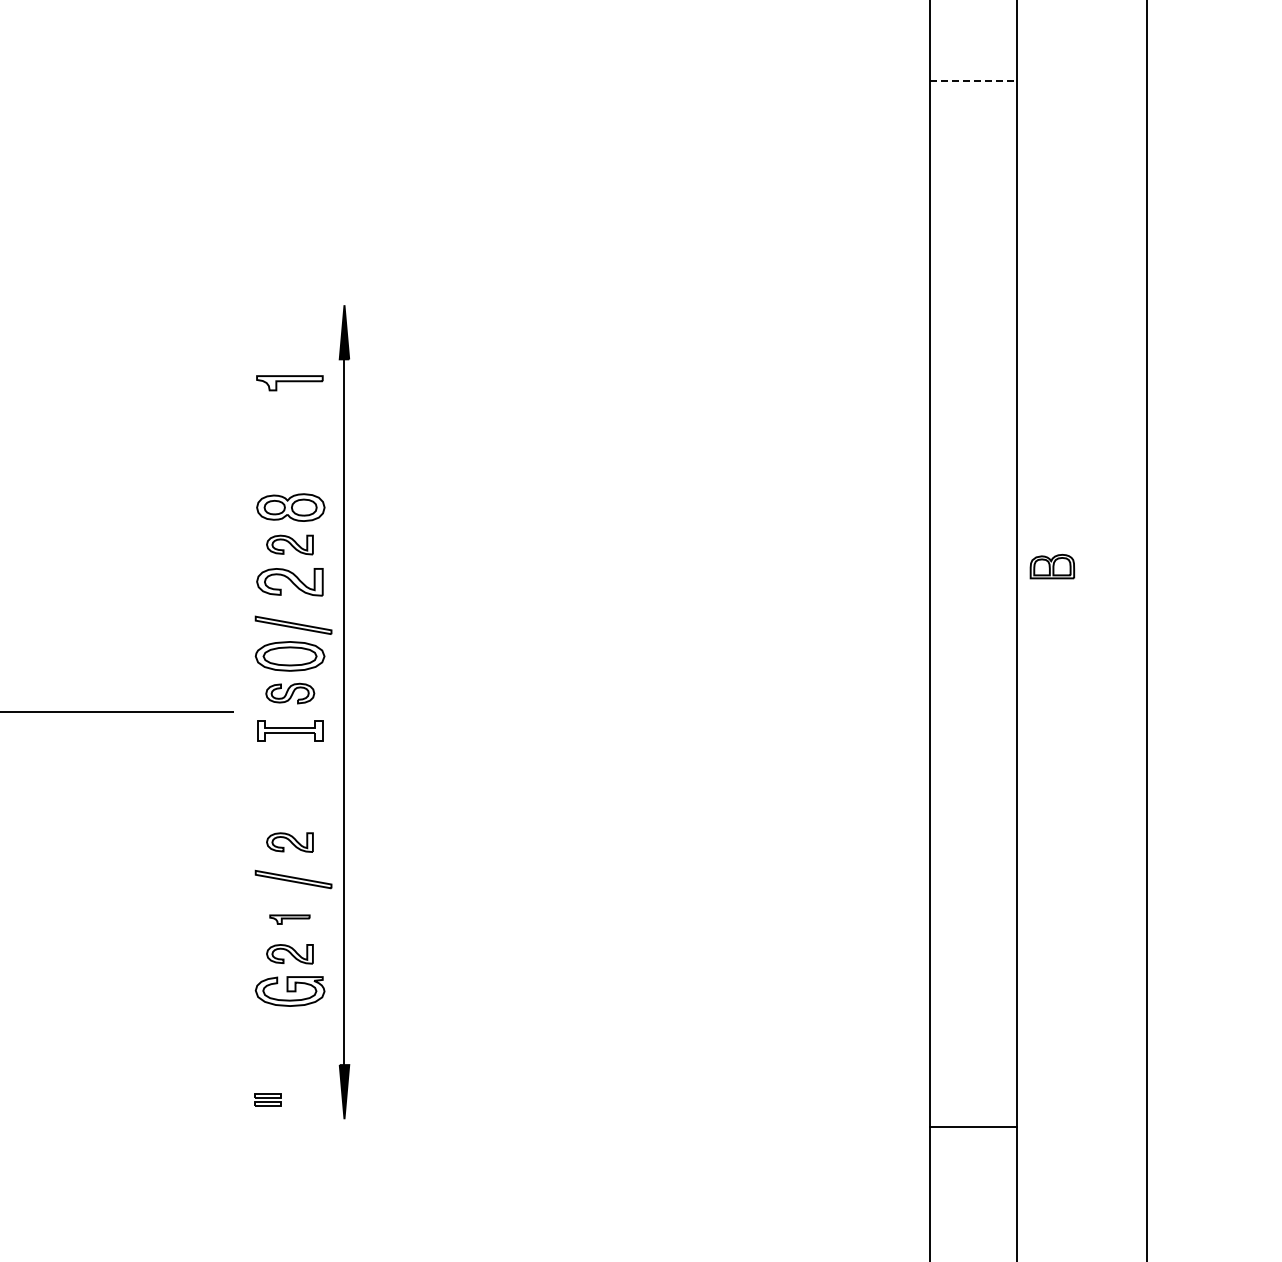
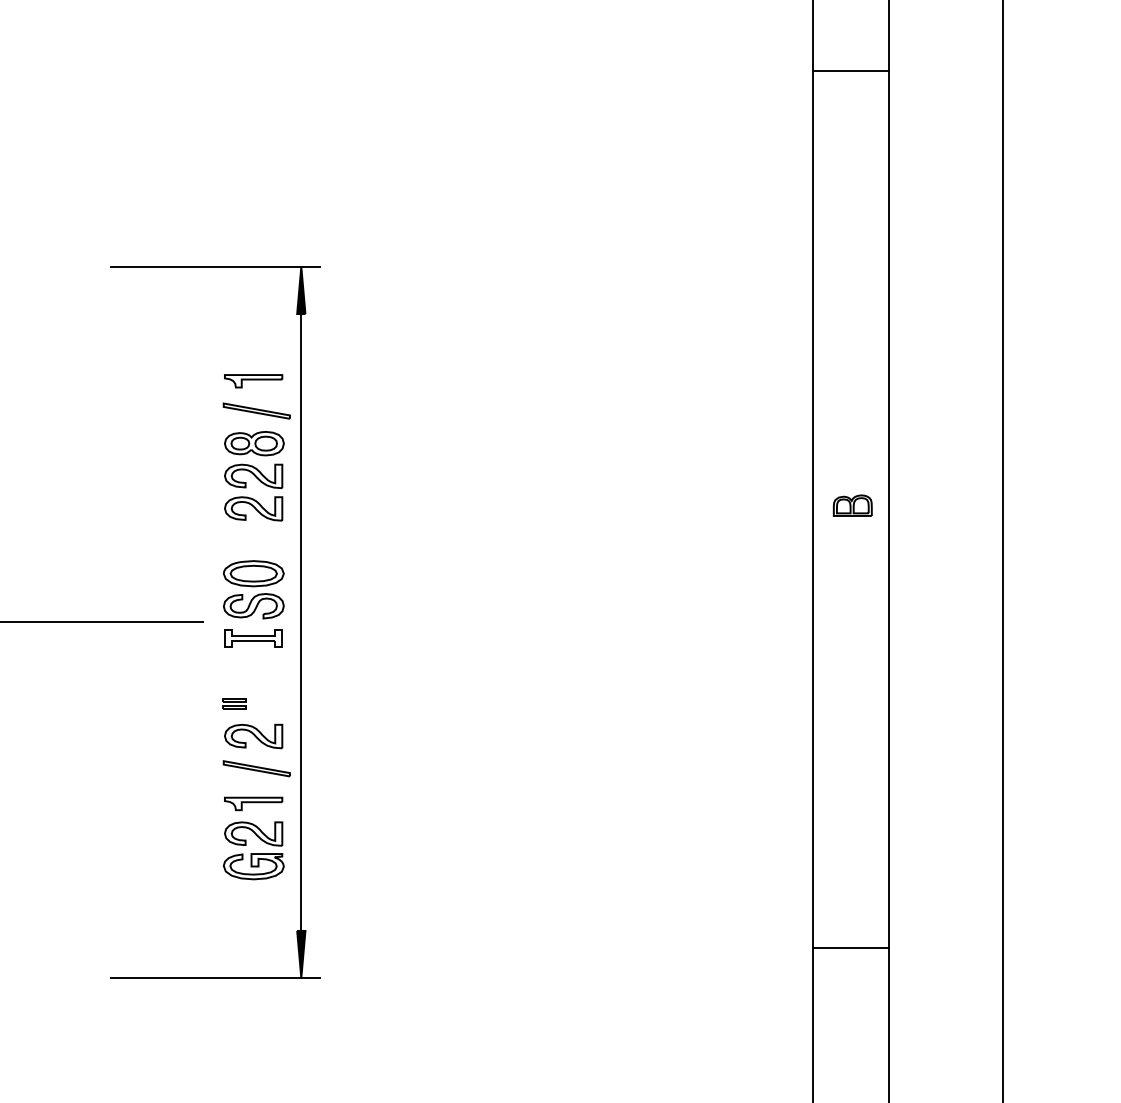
line: (973, 81) -> (851, 71), dashed -> solid
line: (246, 305) -> (215, 266), added
part: (289, 383) -> (253, 381), moved
part: (289, 544) -> (253, 475), size x1.43
part: (1052, 566) -> (852, 505), moved
part: (293, 624) -> (256, 410), moved
part: (290, 693) -> (254, 606), size x1.43
part: (289, 842) -> (253, 736), size x1.43
part: (289, 919) -> (253, 803), size x1.67
part: (289, 954) -> (253, 834), size x1.43
part: (267, 1099) -> (234, 703), moved
line: (246, 1119) -> (215, 978), added
line: (972, 1126) -> (850, 947), moved

